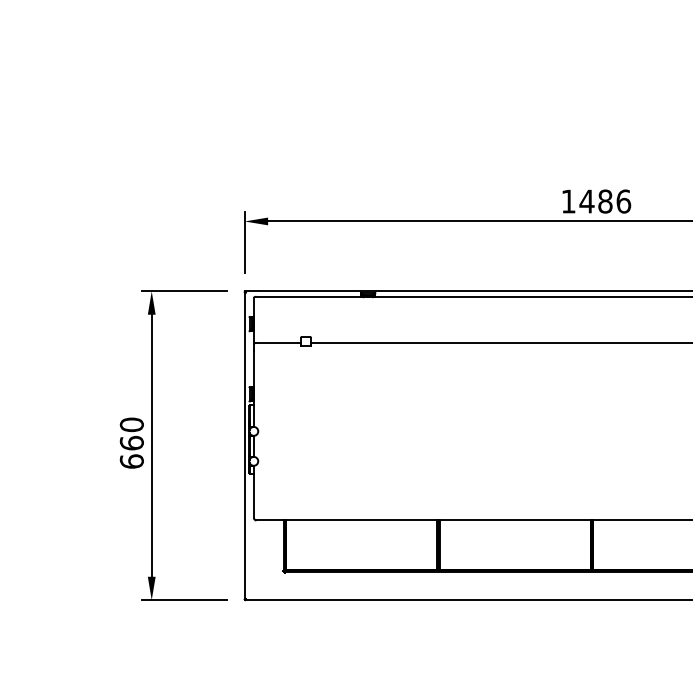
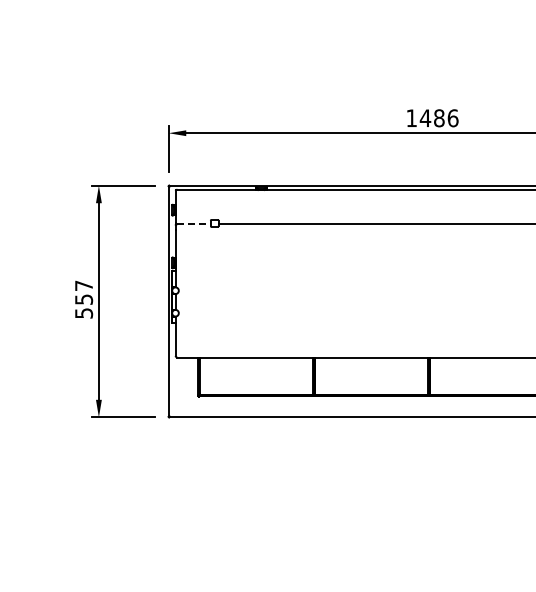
line: (279, 343) -> (194, 224), solid -> dashed
text: (132, 443) -> (84, 299), 660 -> 557

